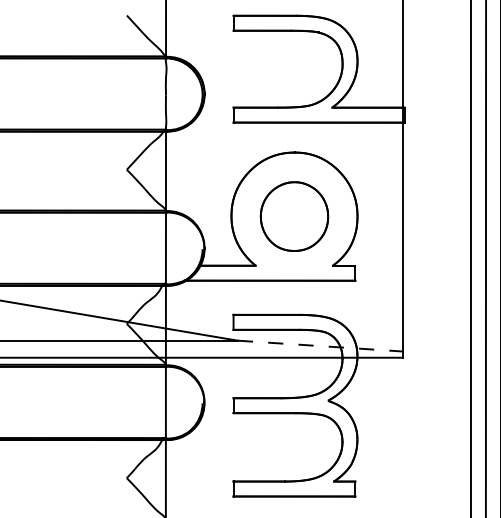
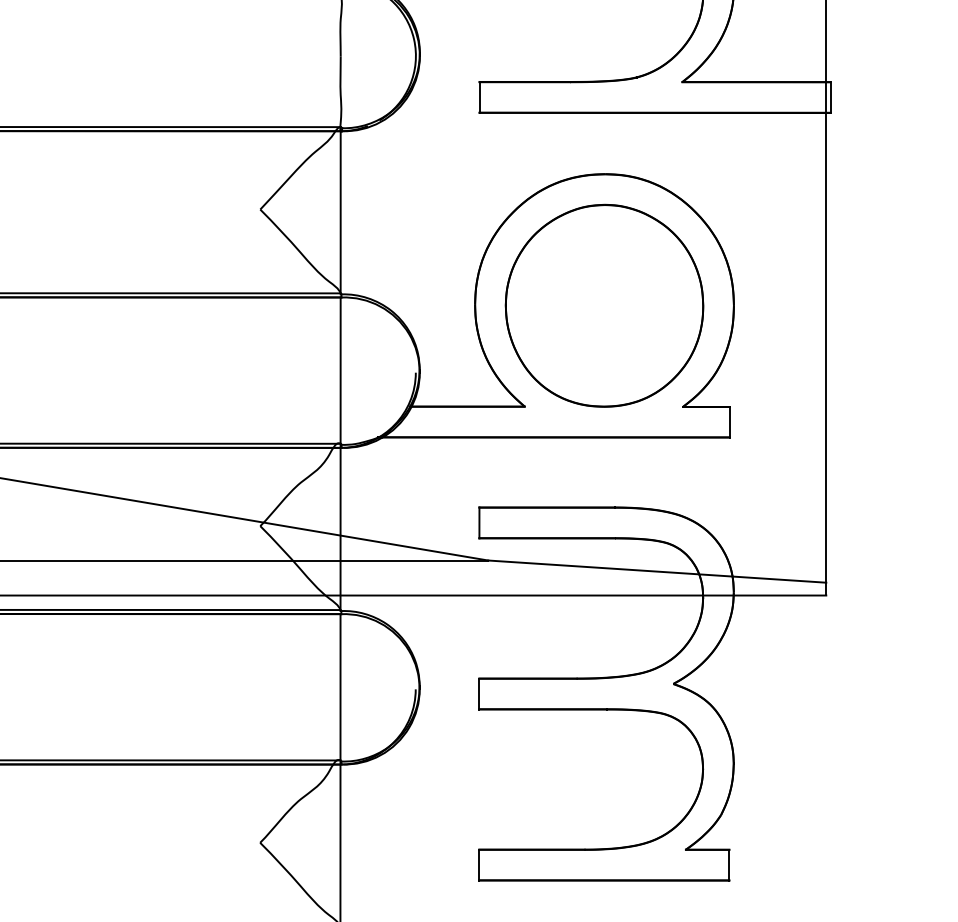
part: (294, 216) -> (604, 305), size x1.43
line: (320, 346) -> (657, 572), dashed -> solid

